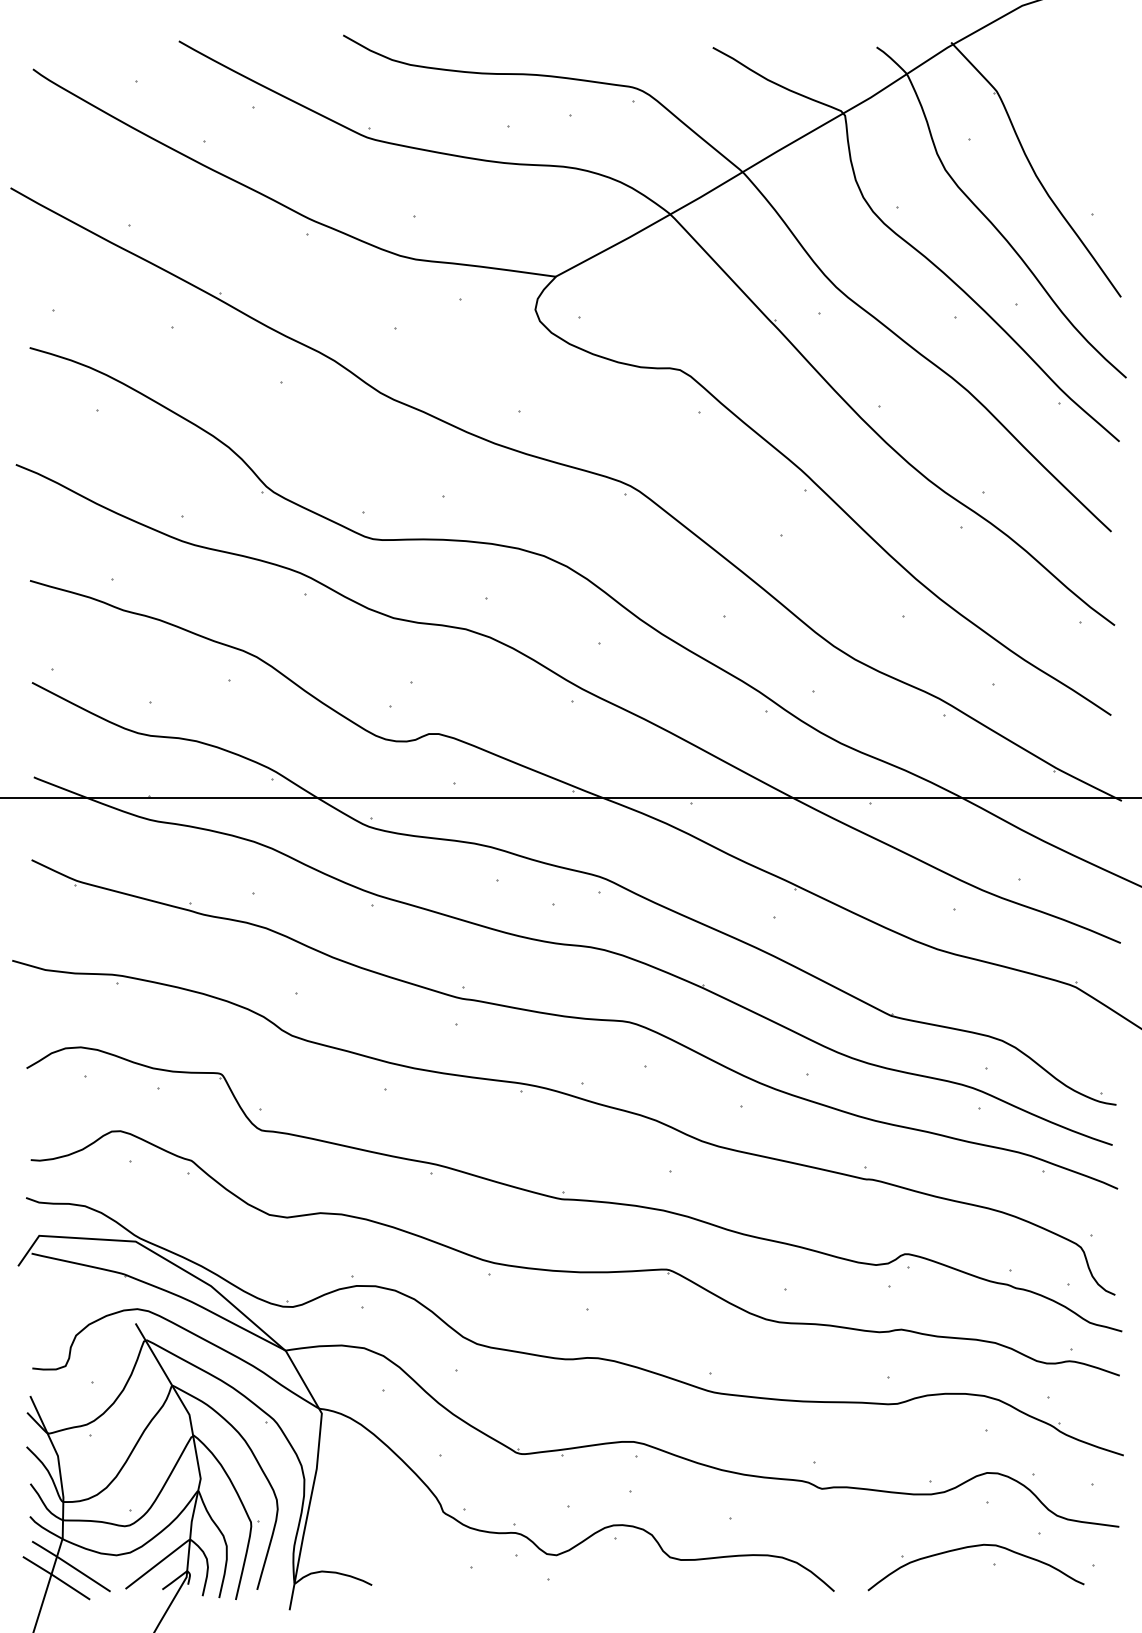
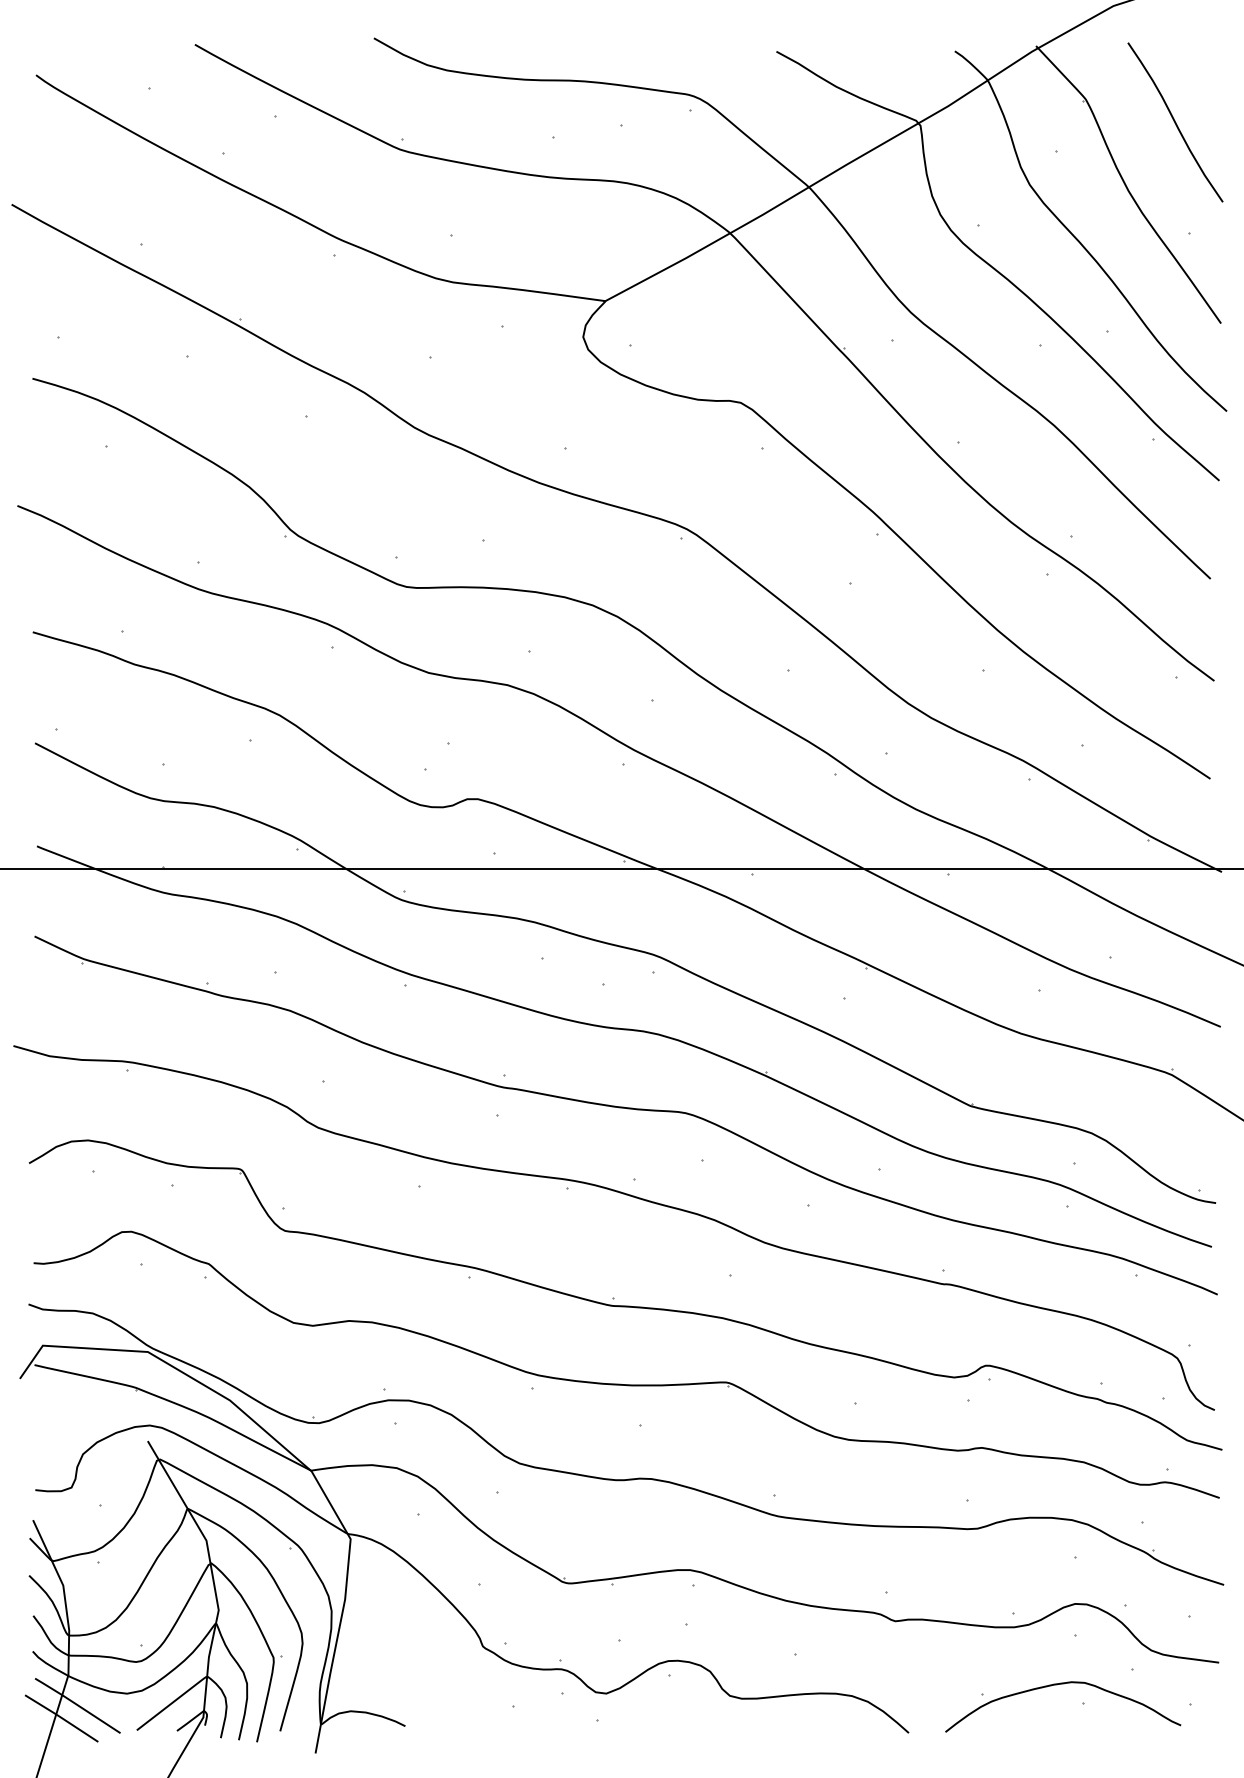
curve: (1079, 112) -> (1175, 122), added

